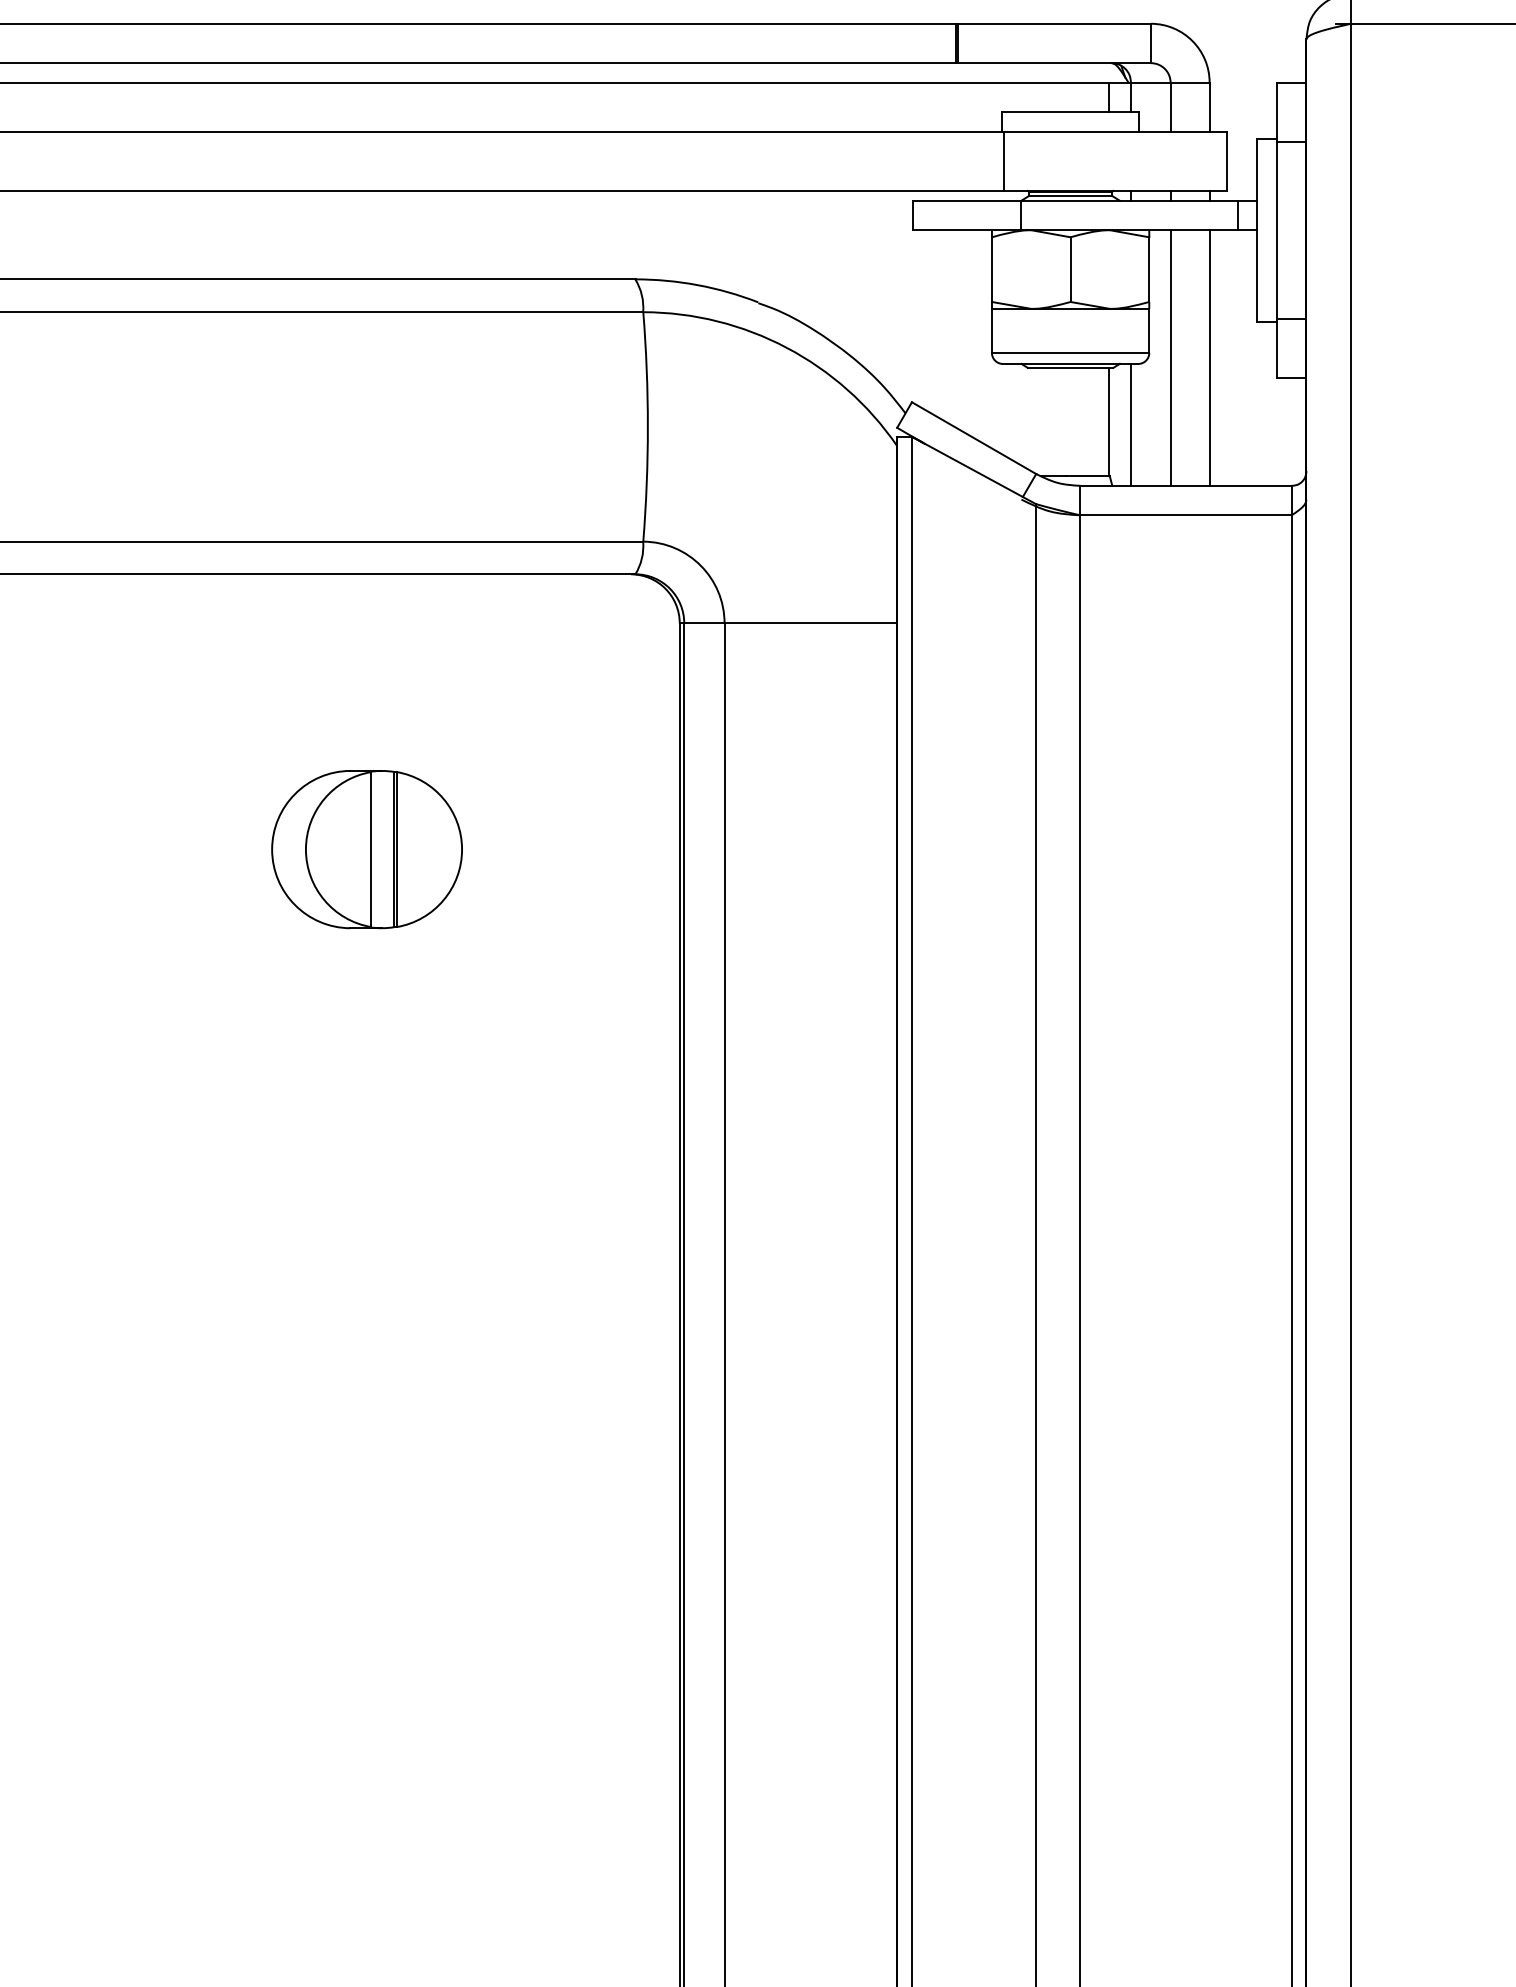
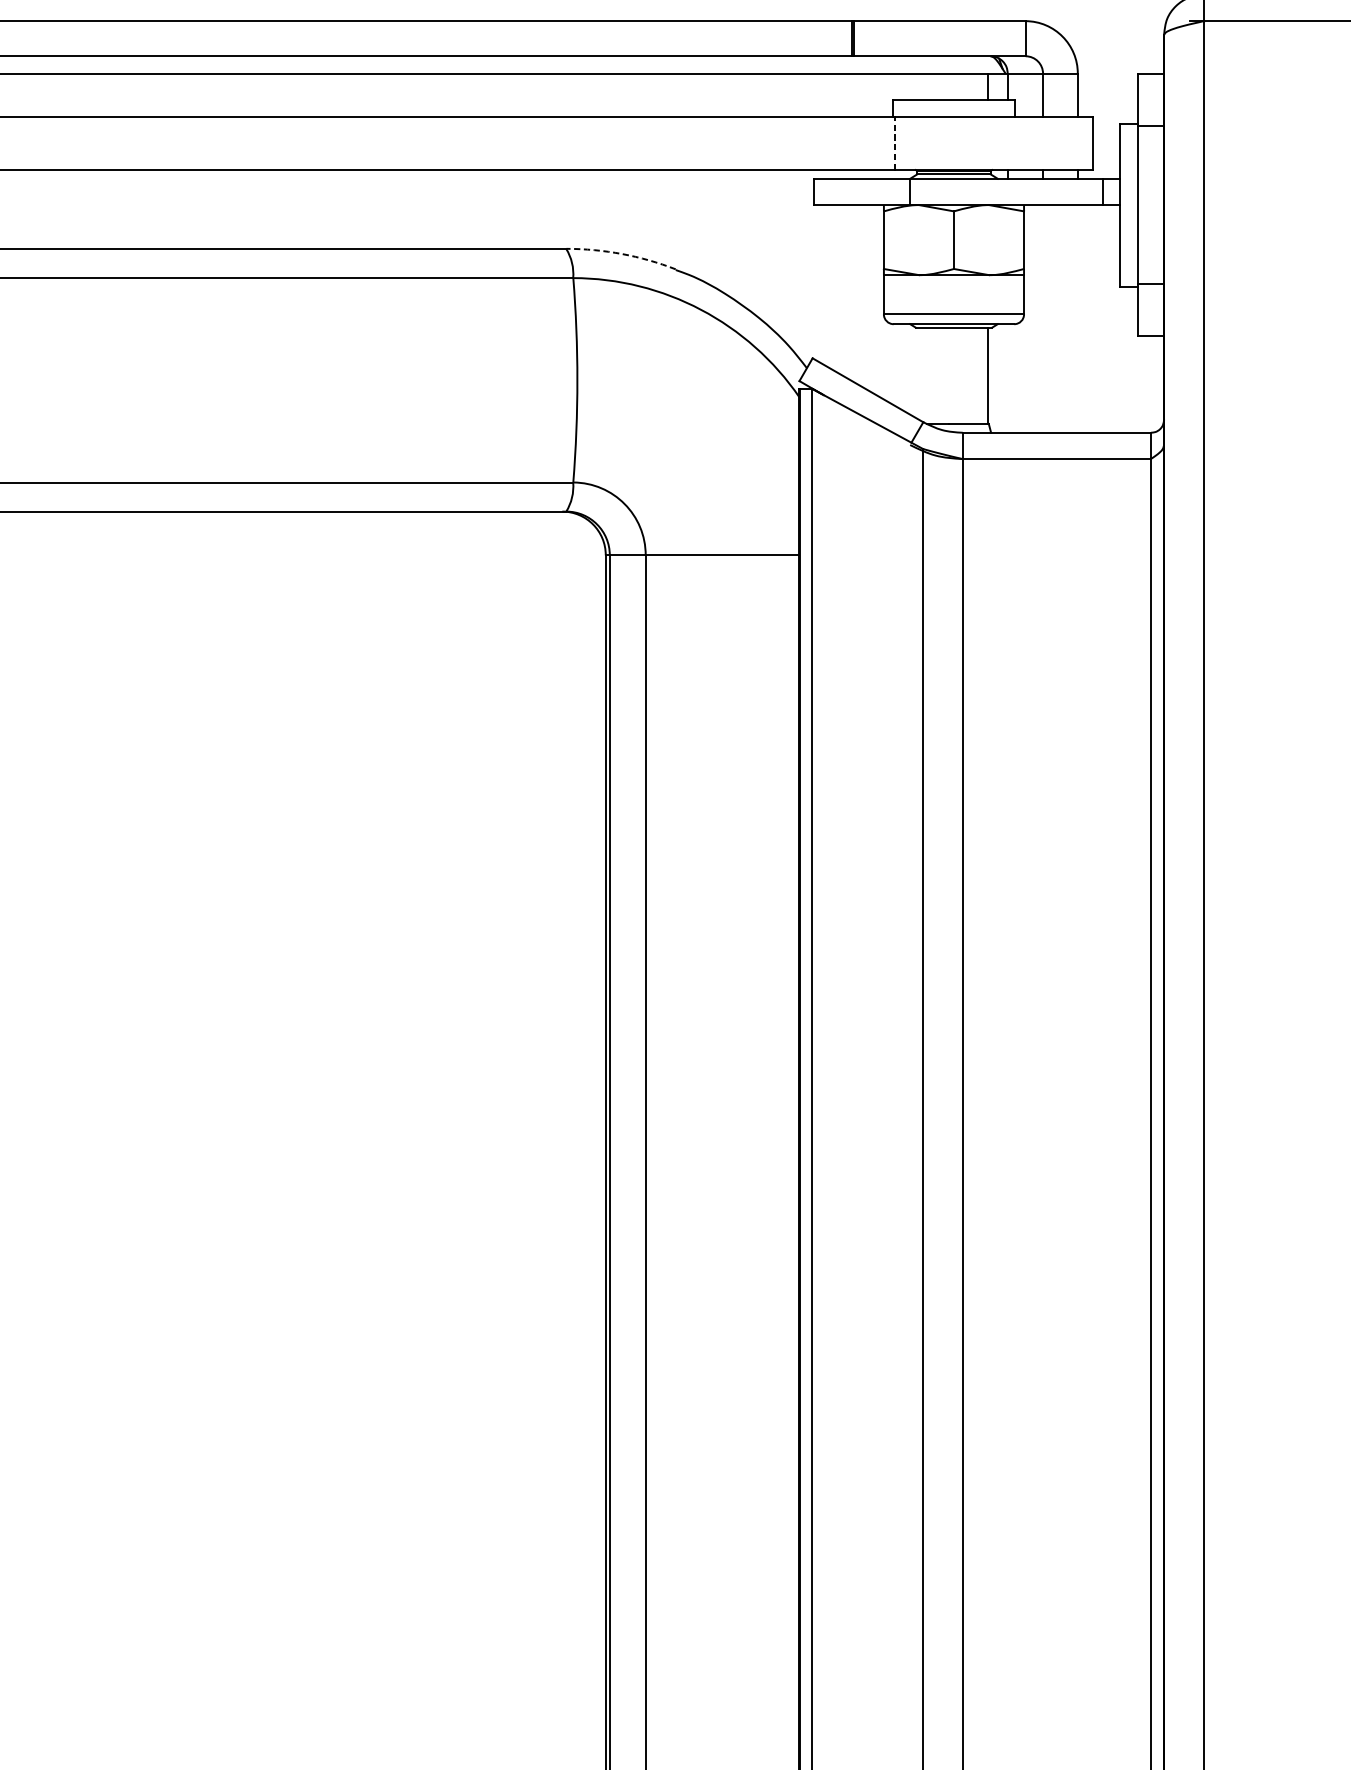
line: (1004, 160) -> (895, 142), solid -> dashed
arc: (697, 285) -> (621, 254), solid -> dashed
line: (1170, 357) -> (1042, 318), removed
line: (1209, 357) -> (1077, 318), removed
line: (1130, 424) -> (1007, 378), removed
part: (366, 849) -> (326, 756), removed

